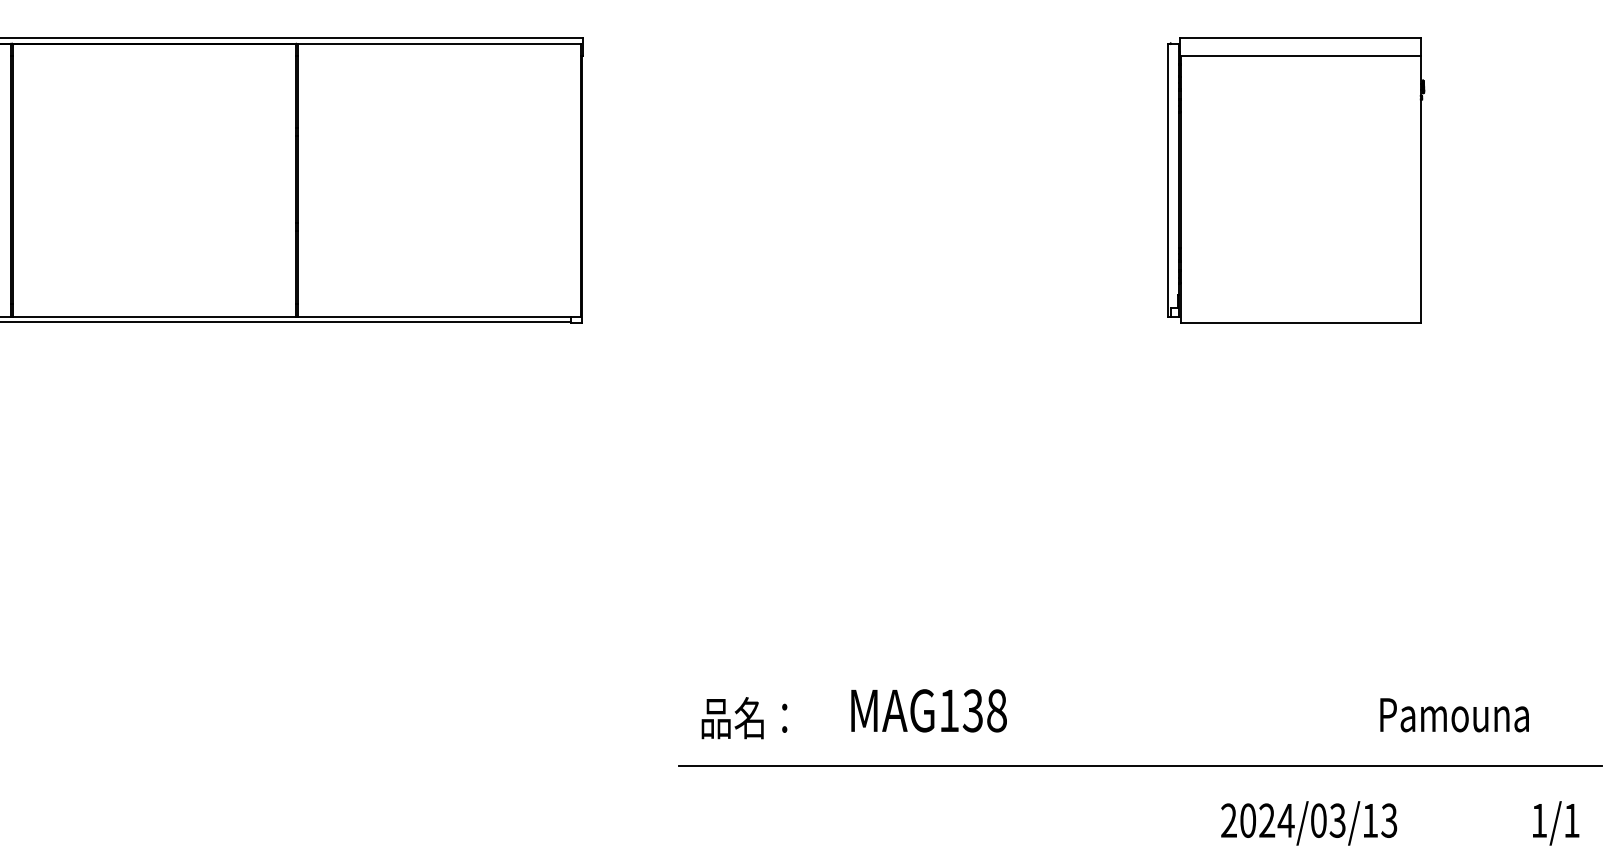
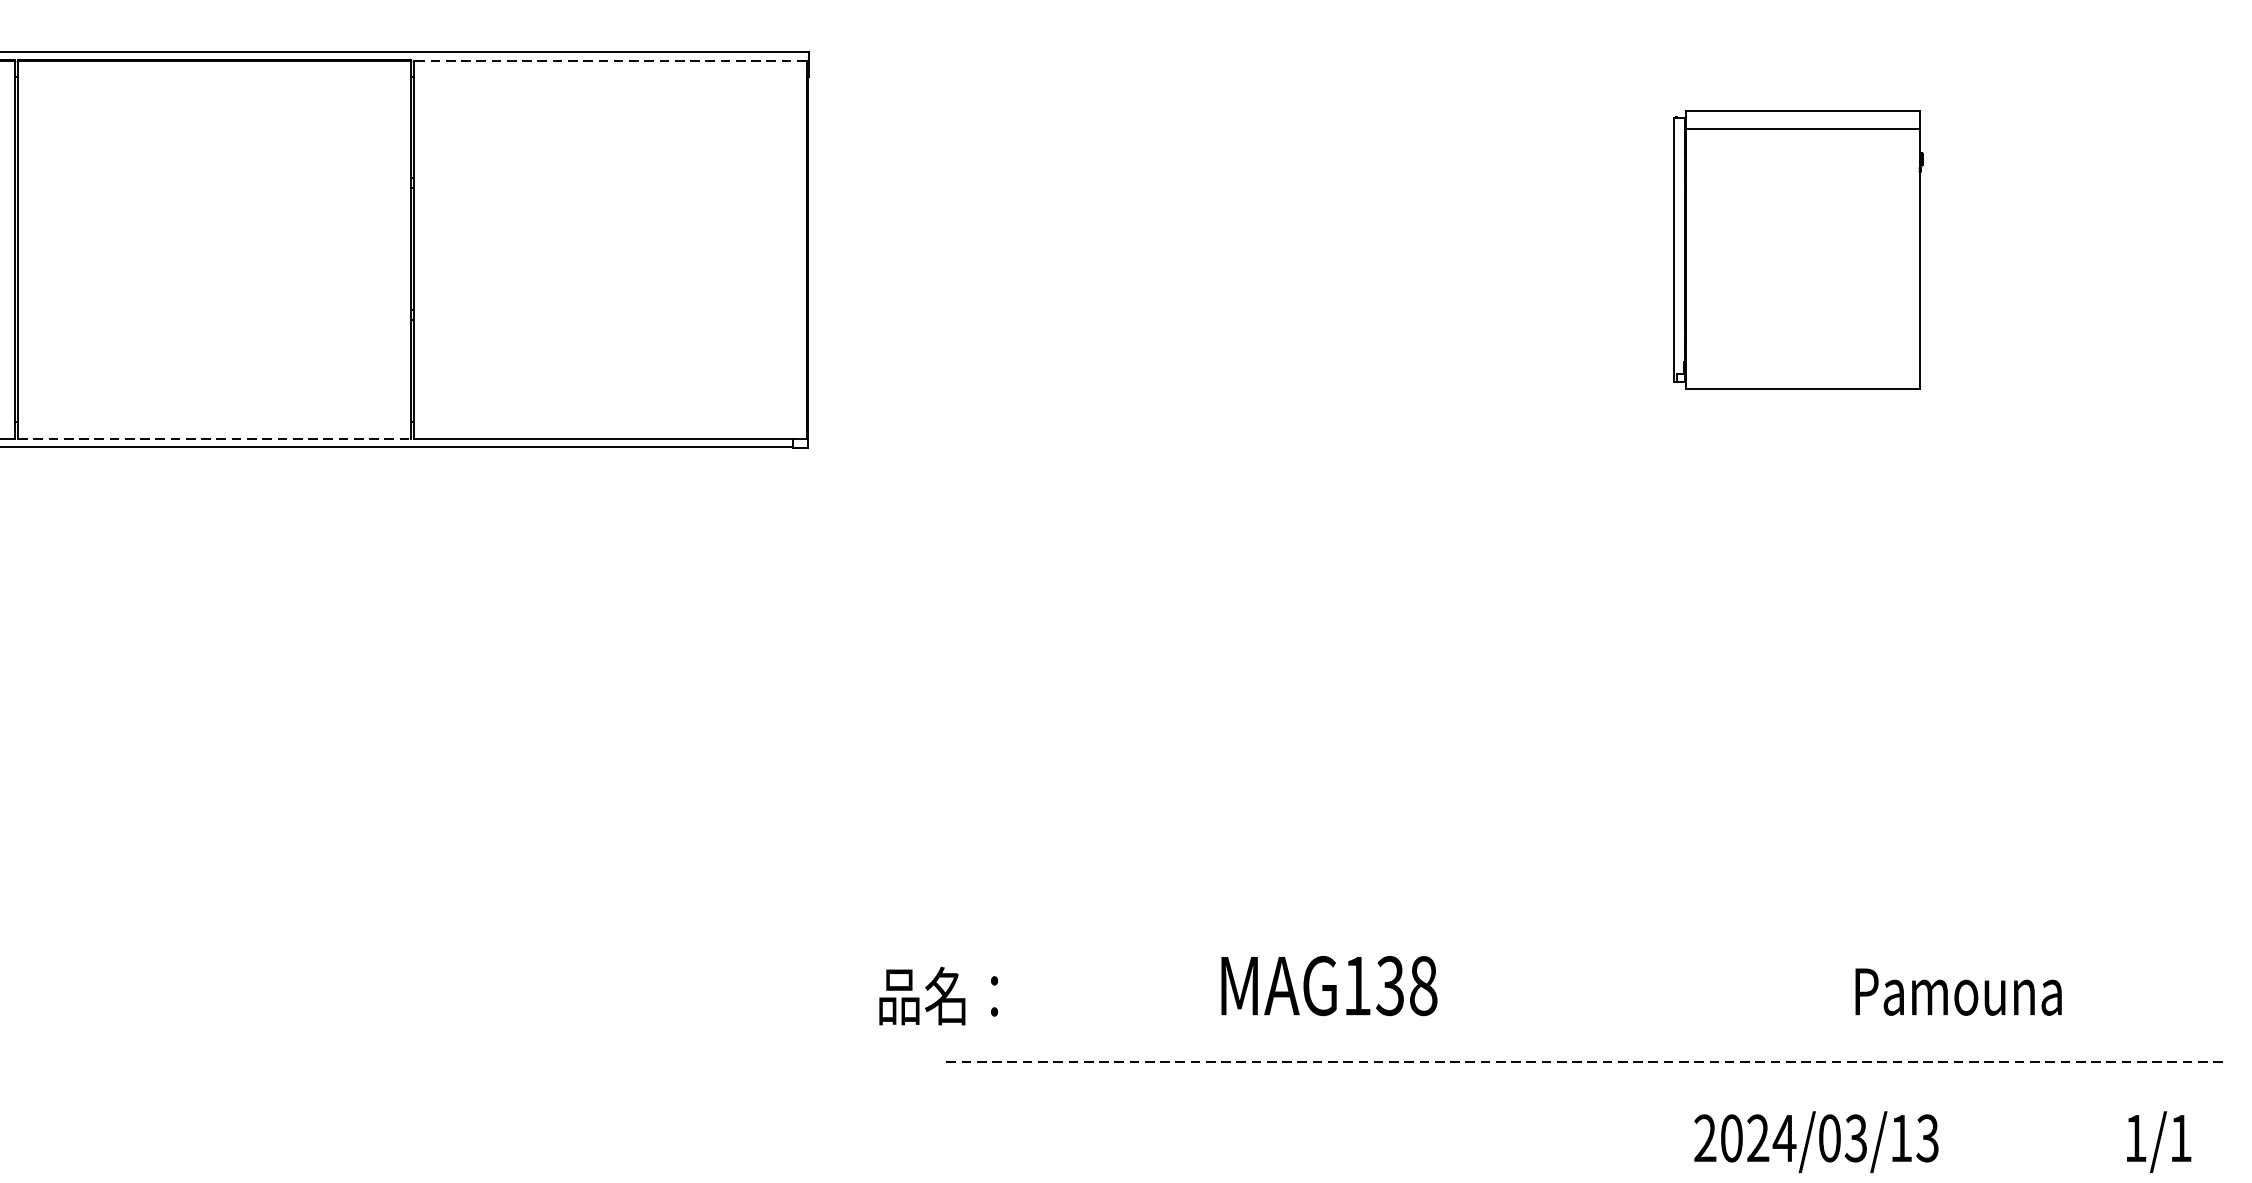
line: (439, 43) -> (609, 60), solid -> dashed
part: (1296, 180) -> (1798, 250), size x0.7
line: (154, 316) -> (214, 438), solid -> dashed
text: (928, 710) -> (1328, 985), moved
text: (1454, 715) -> (1958, 992), moved
text: (744, 718) -> (938, 996), moved
line: (1140, 765) -> (1582, 1061), solid -> dashed

